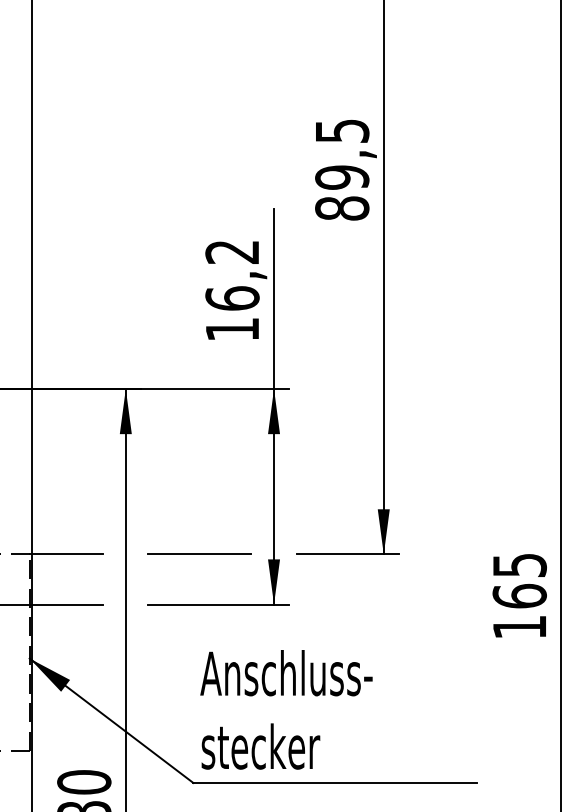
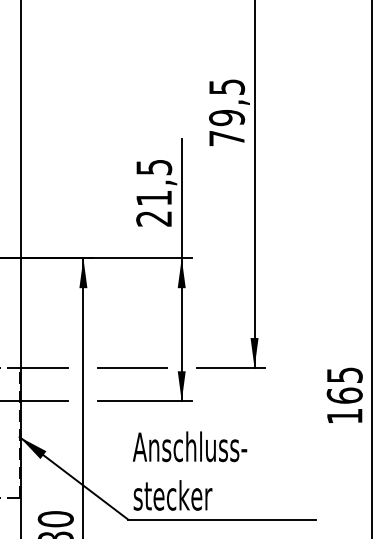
text: (343, 208) -> (227, 138), 89,5 -> 79,5
text: (232, 291) -> (154, 193), 16,2 -> 21,5

